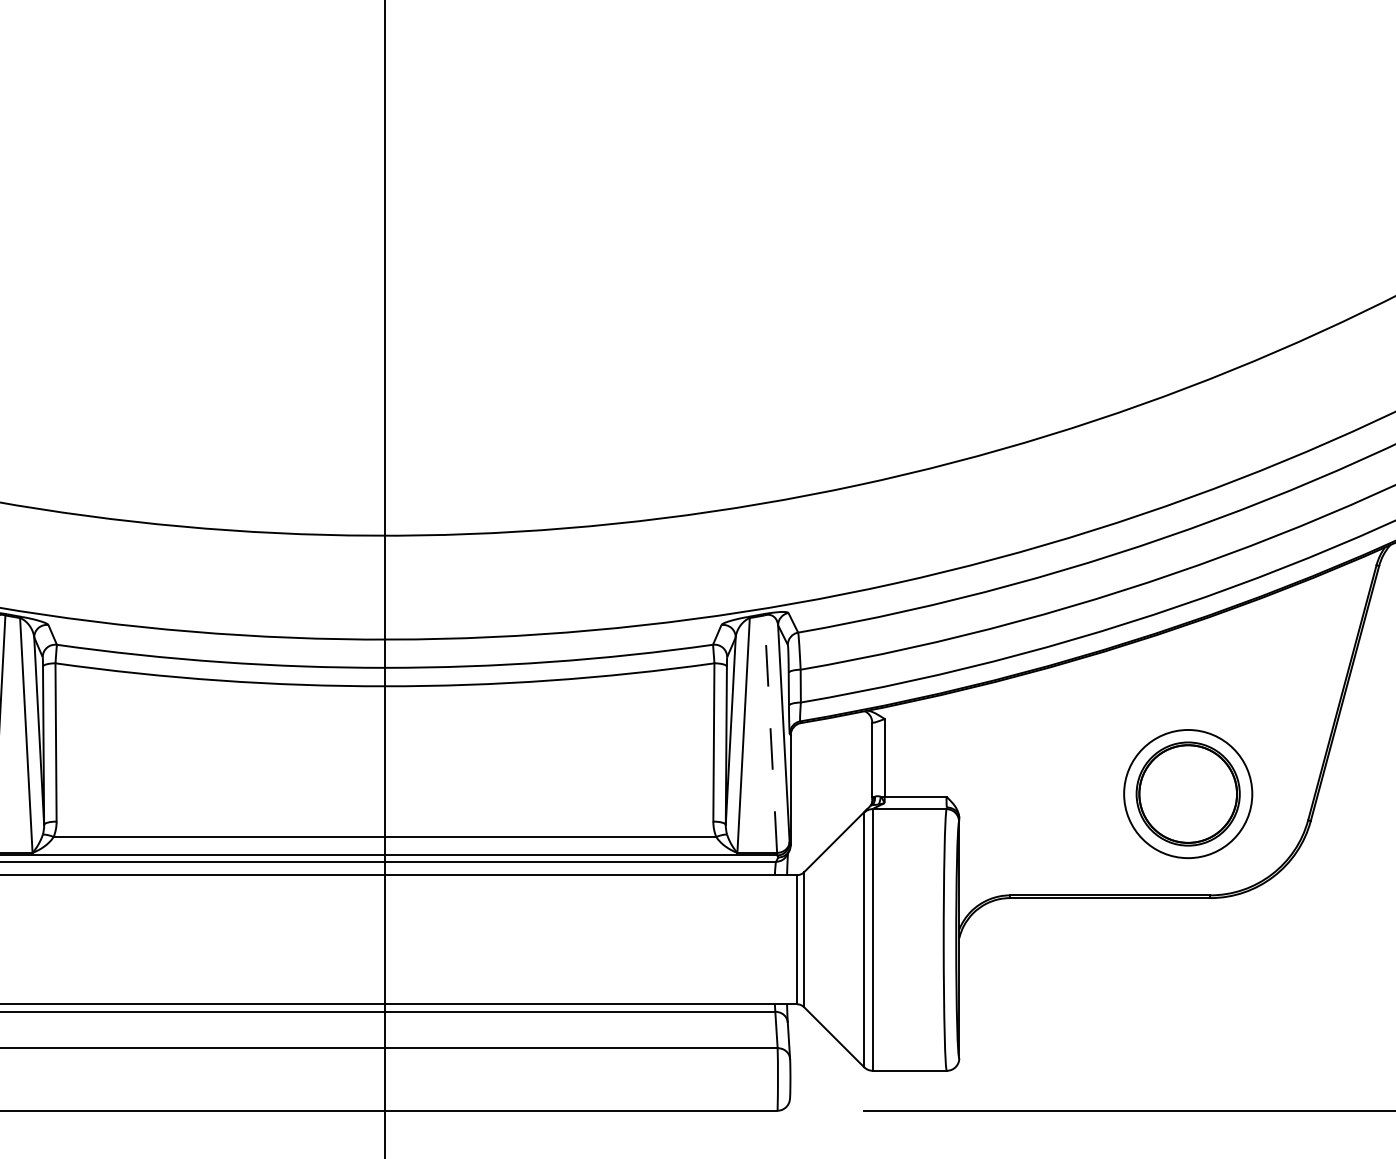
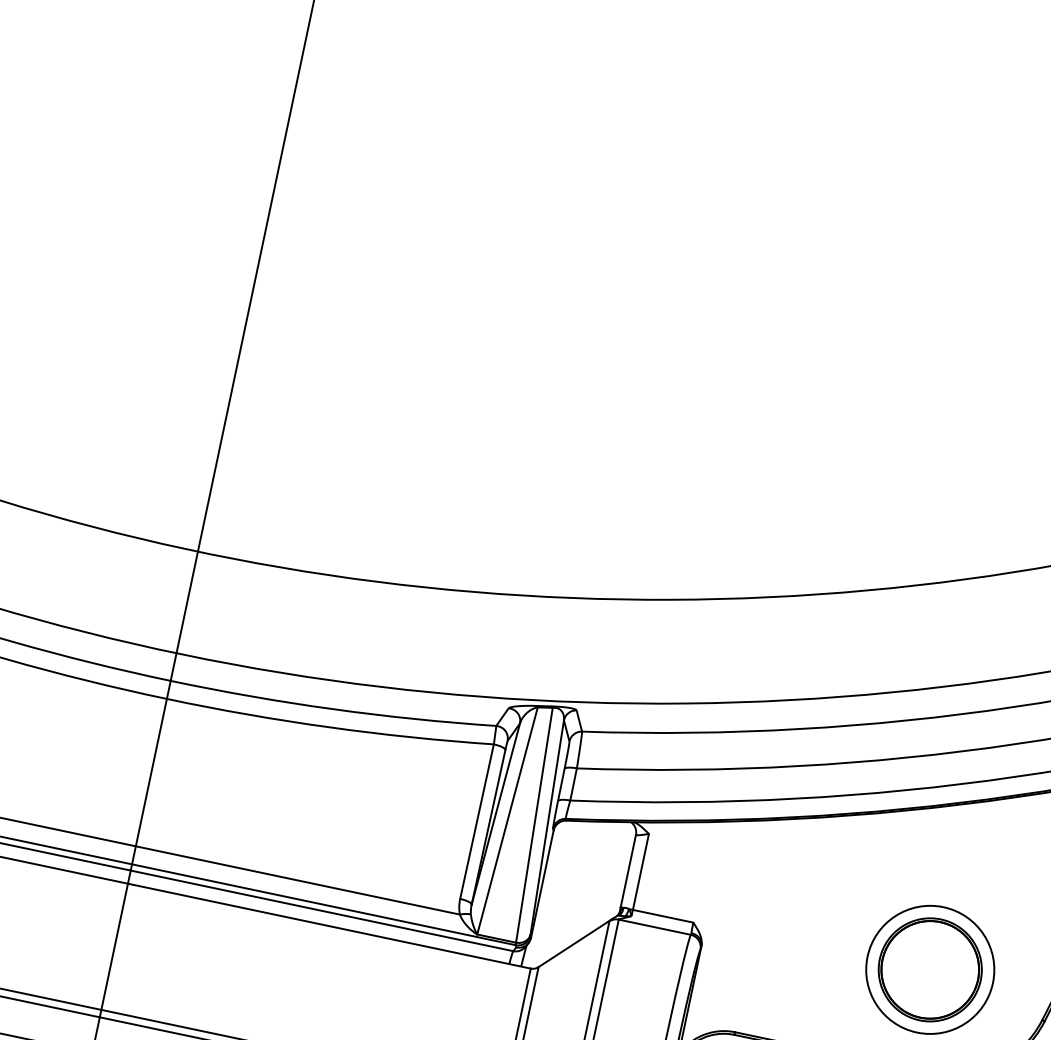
line: (770, 734) -> (534, 825), dashed -> solid

